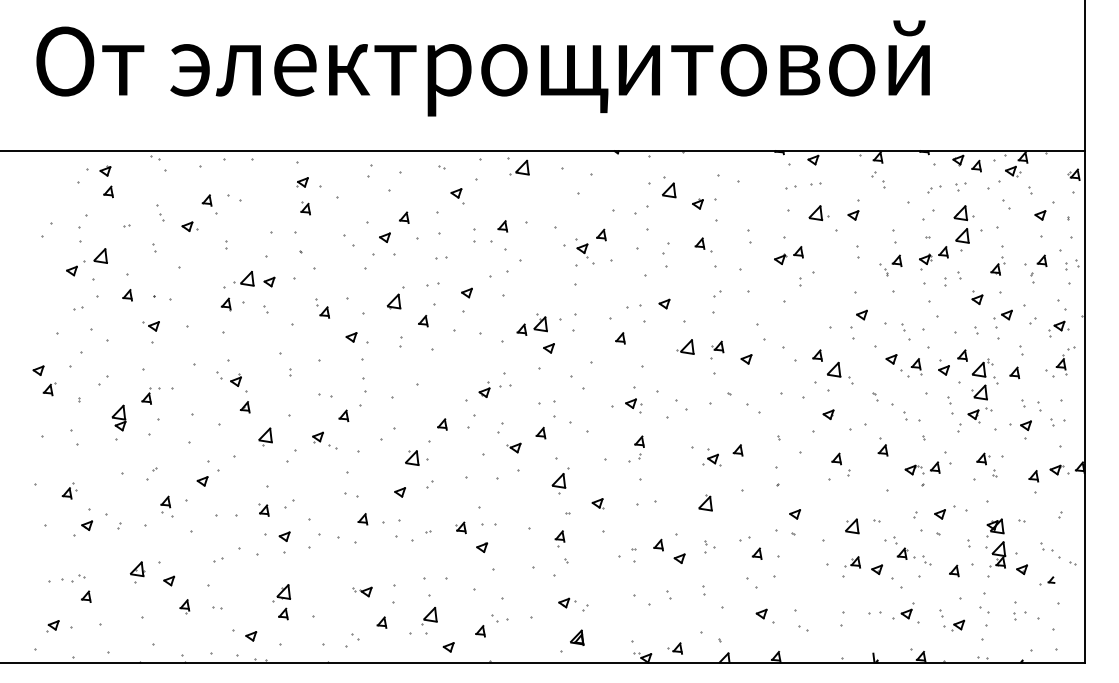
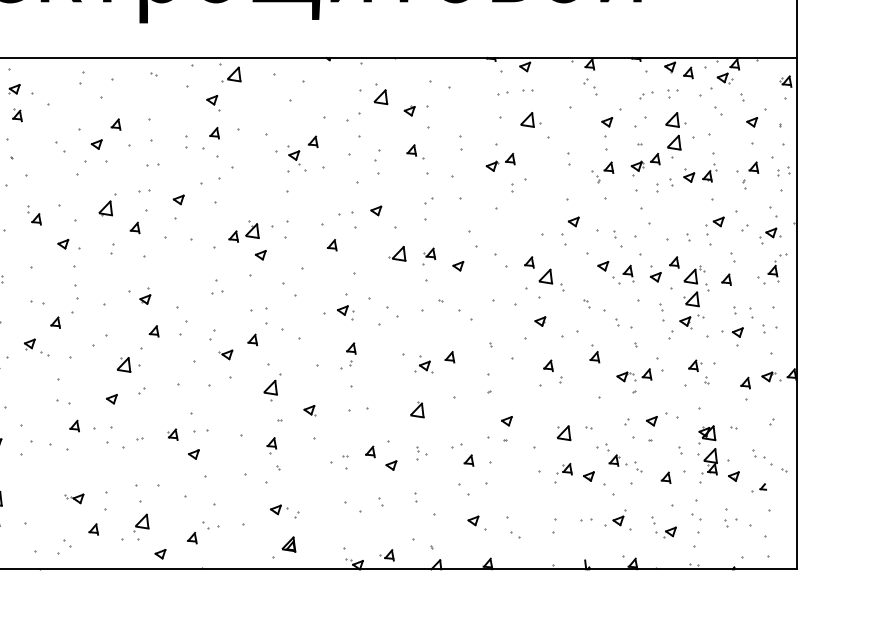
part: (457, 196) -> (213, 103), moved
part: (853, 215) -> (607, 122), moved
part: (977, 297) -> (689, 175), moved
part: (484, 389) -> (145, 296), moved

